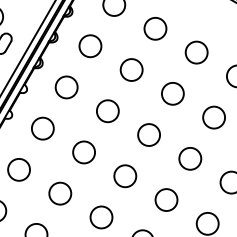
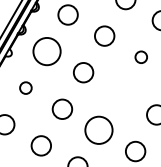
circle: (66, 87) -> (46, 51), size x1.4
circle: (172, 93) -> (140, 56), size x0.6
circle: (42, 128) -> (25, 88), size x0.6
circle: (148, 134) -> (119, 93), removed
circle: (125, 176) -> (99, 130), size x1.4

